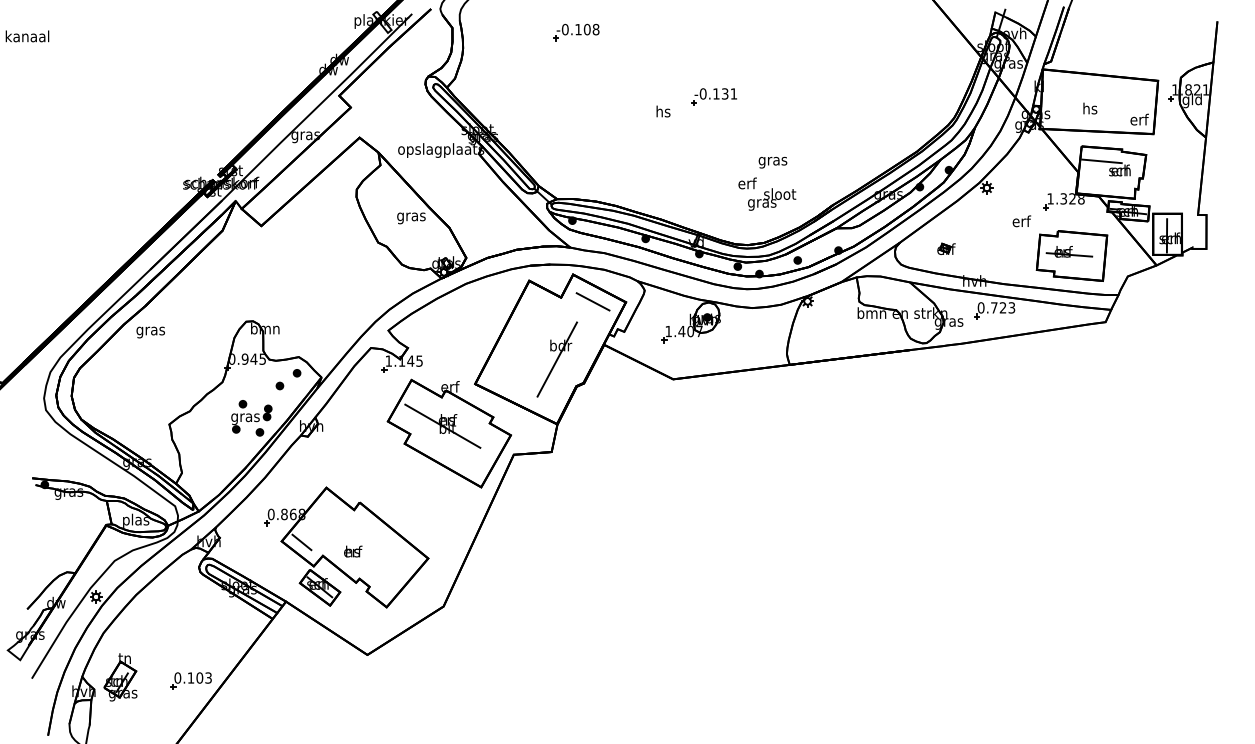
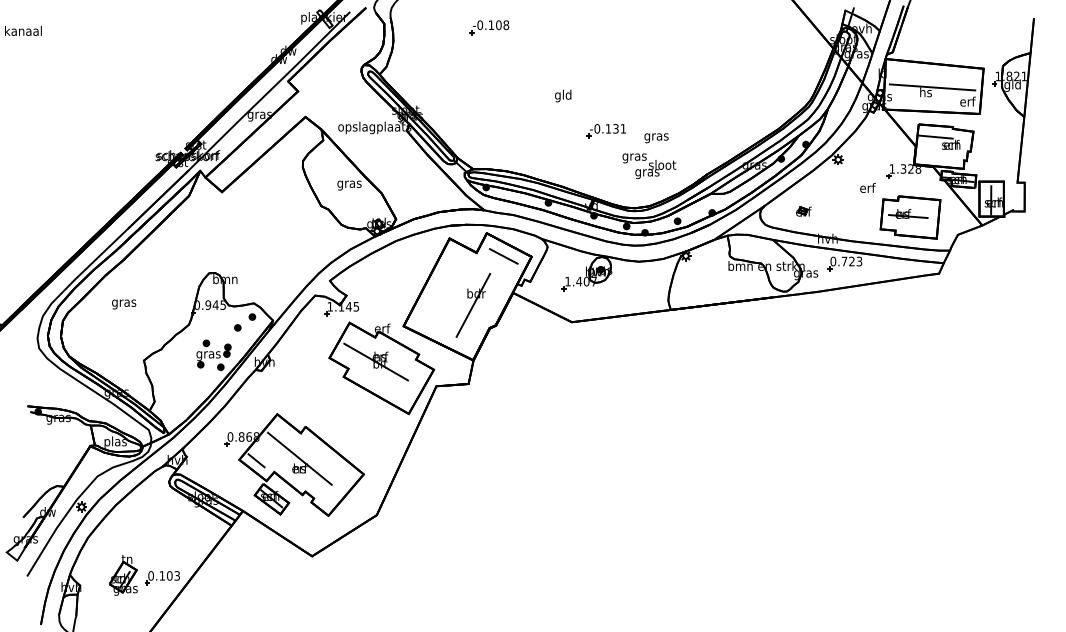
part: (712, 97) -> (605, 131), moved
line: (1097, 102) -> (932, 87), added
text: (663, 112) -> (563, 95), hs -> gld
text: (747, 184) -> (634, 156), erf -> gras
text: (151, 332) -> (124, 304), moved
line: (352, 539) -> (299, 458), added
part: (119, 677) -> (122, 575), moved

